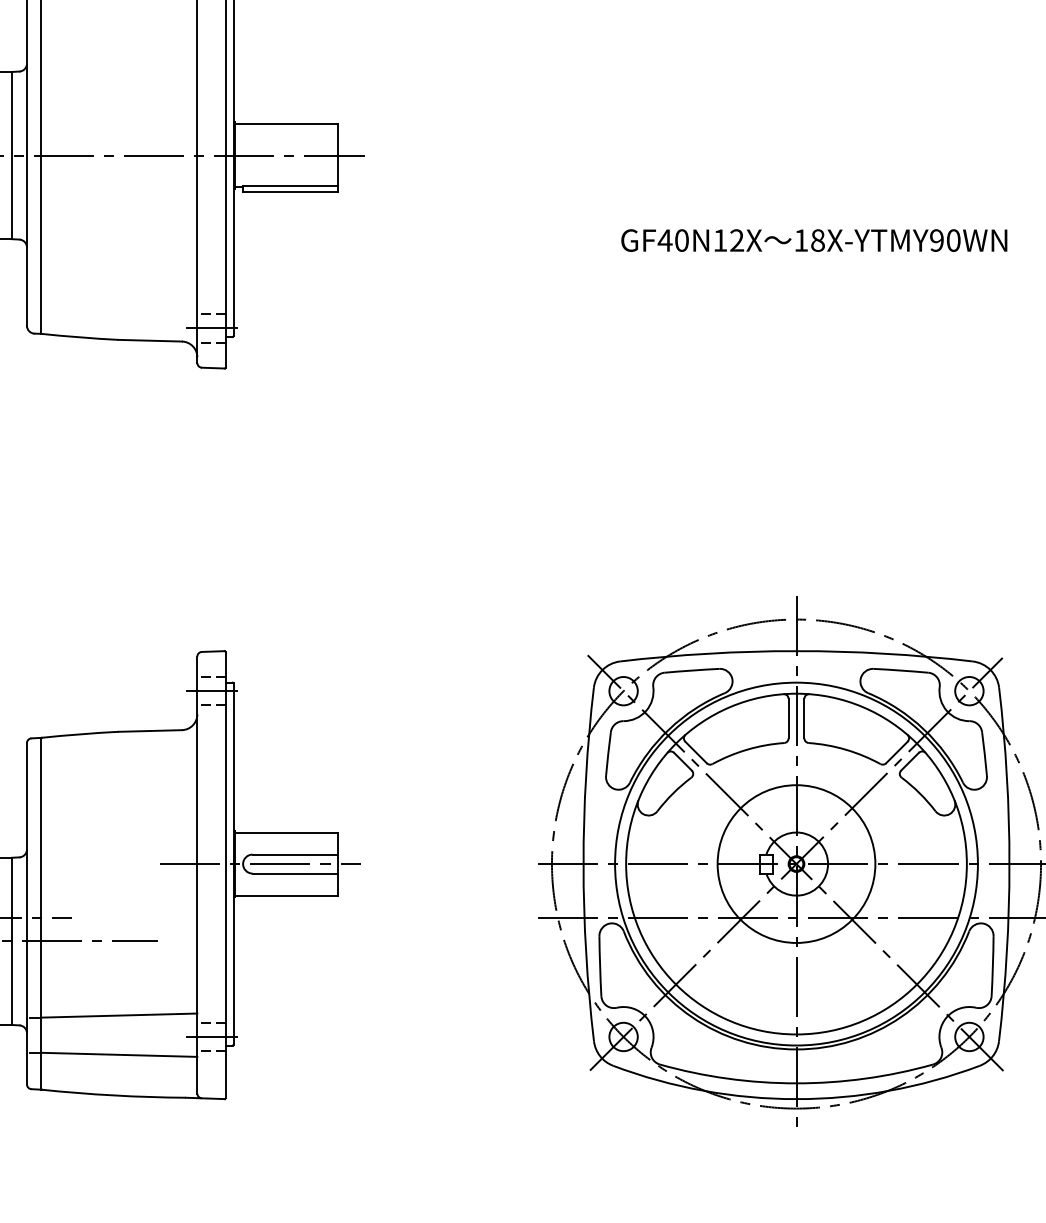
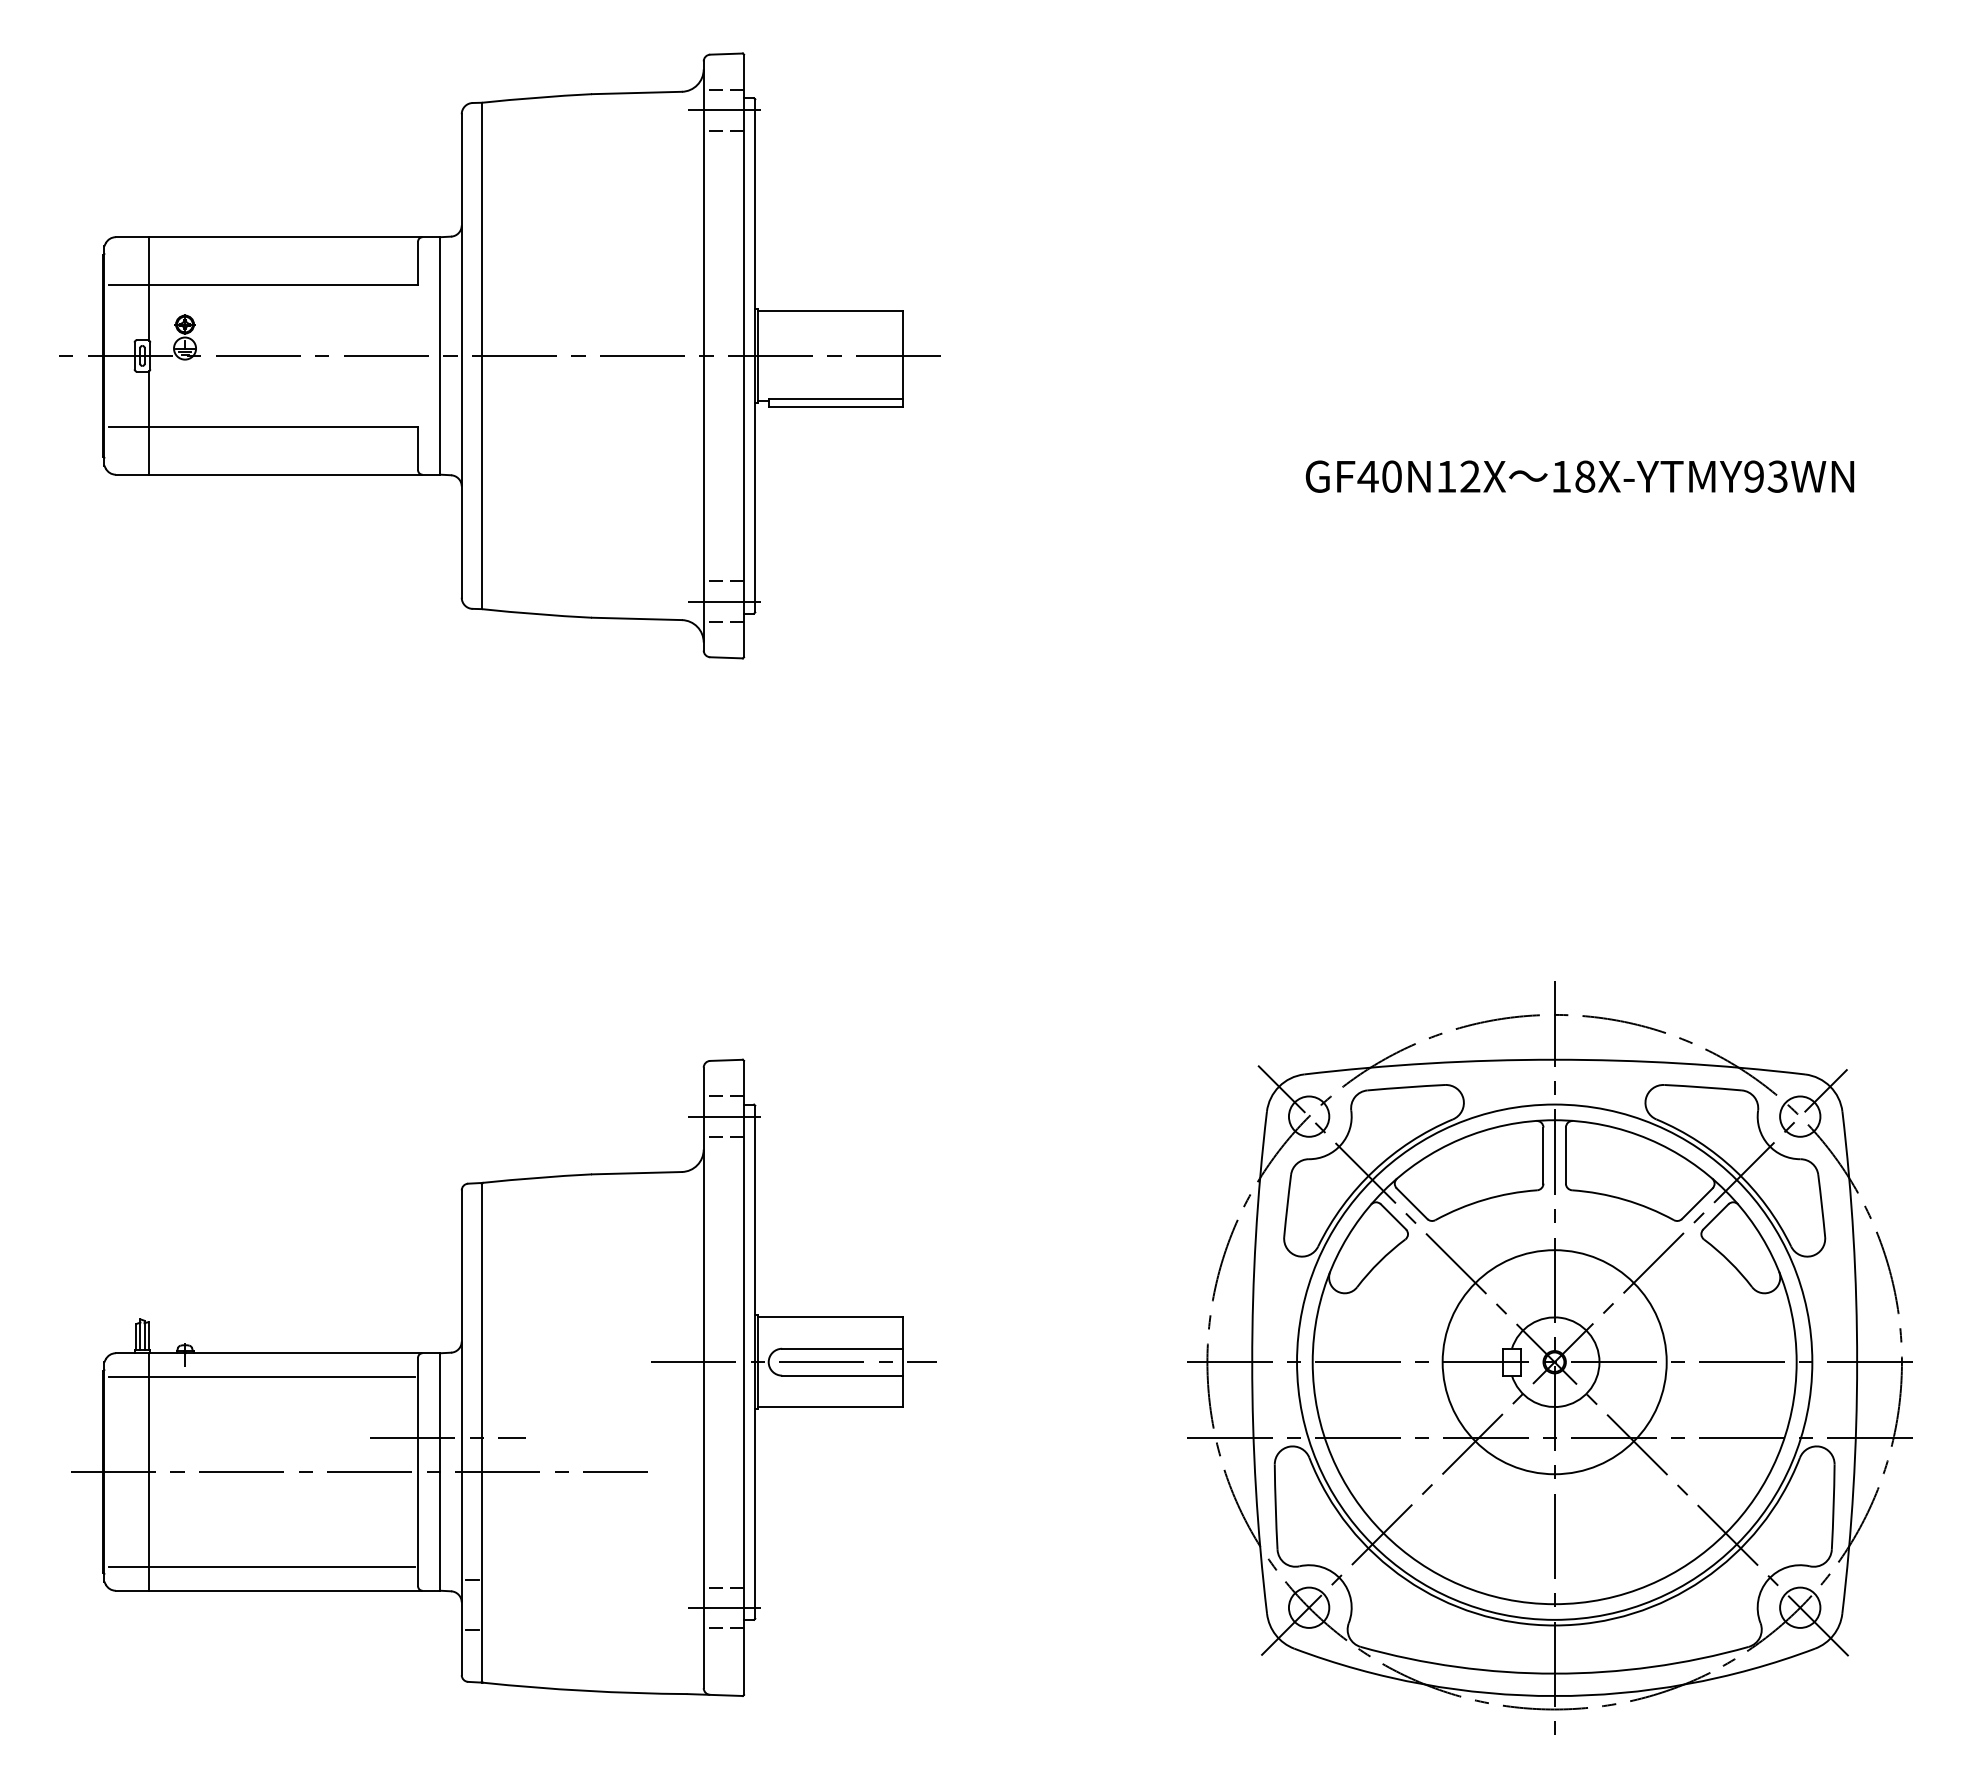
text: (953, 240) -> (1777, 476), 18X-YTMY90WN -> 18X-YTMY93WN
line: (119, 1015) -> (592, 1577), removed
line: (119, 1055) -> (592, 1633), removed

